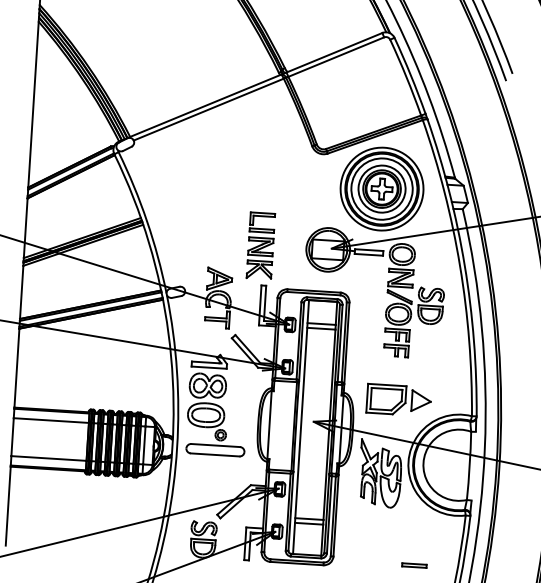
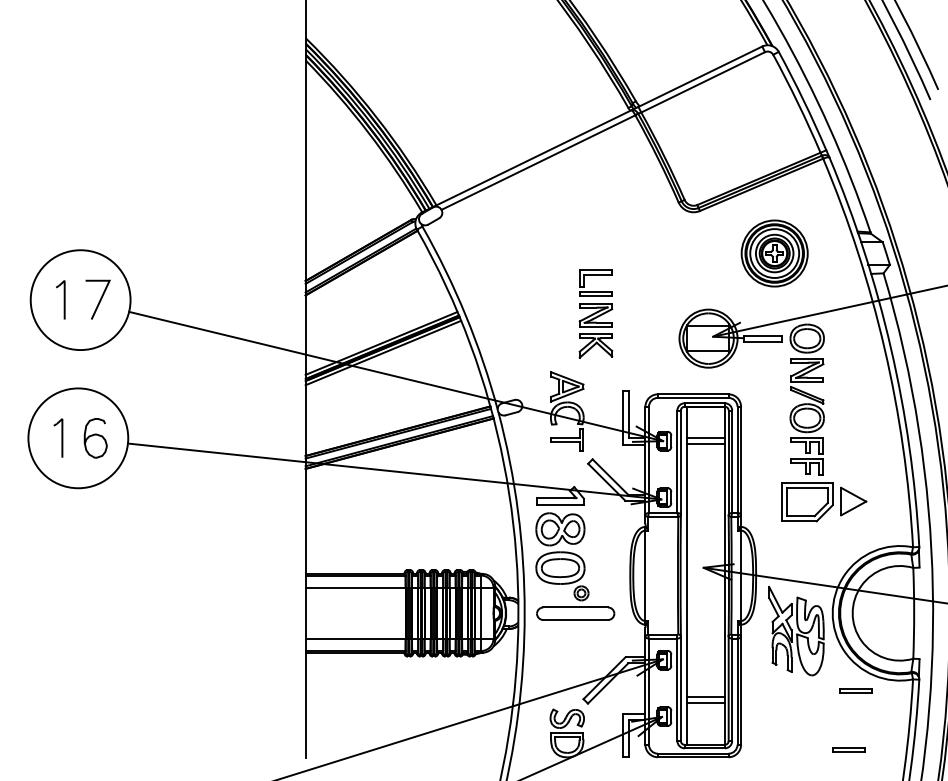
part: (381, 189) -> (774, 253), size x0.6
part: (260, 245) -> (595, 313), moved
part: (430, 305) -> (848, 404), removed
part: (399, 400) -> (824, 502), moved
part: (421, 521) -> (855, 690), added

